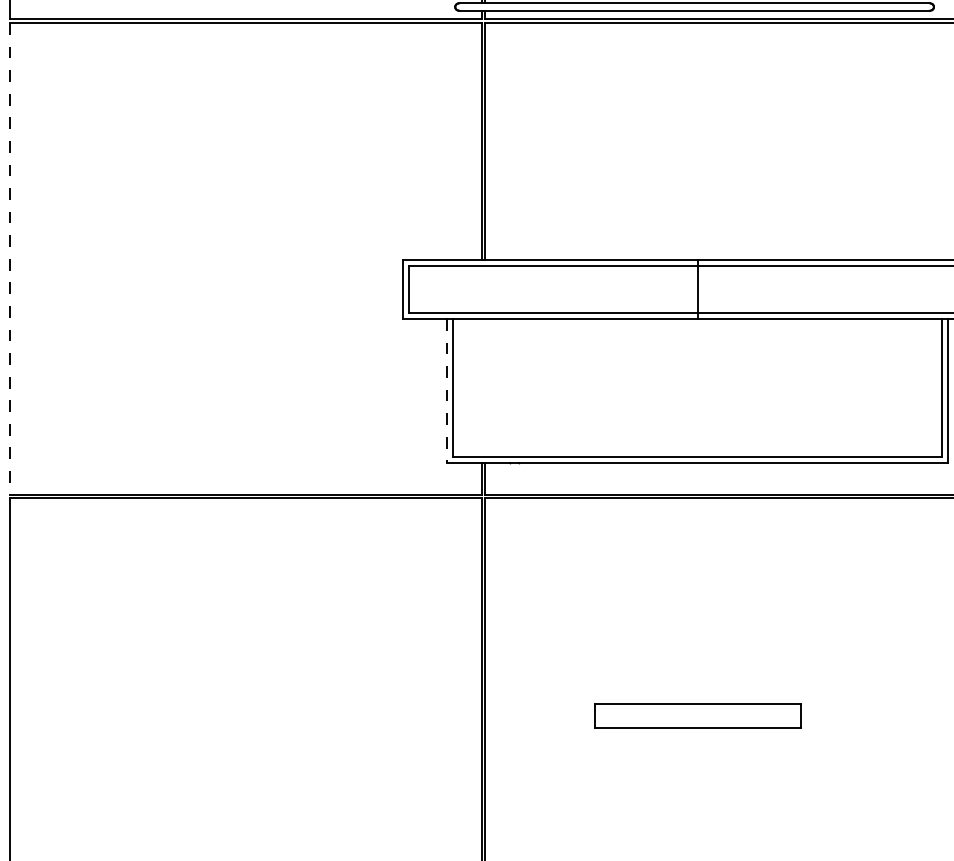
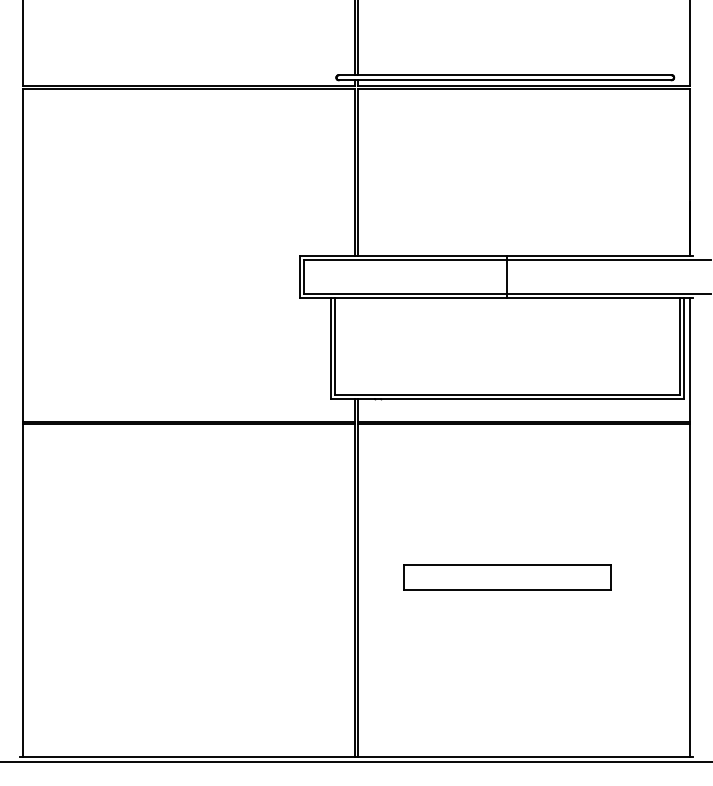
line: (10, 259) -> (22, 255), dashed -> solid
line: (446, 391) -> (330, 348), dashed -> solid
part: (697, 715) -> (507, 577), size x1.43

